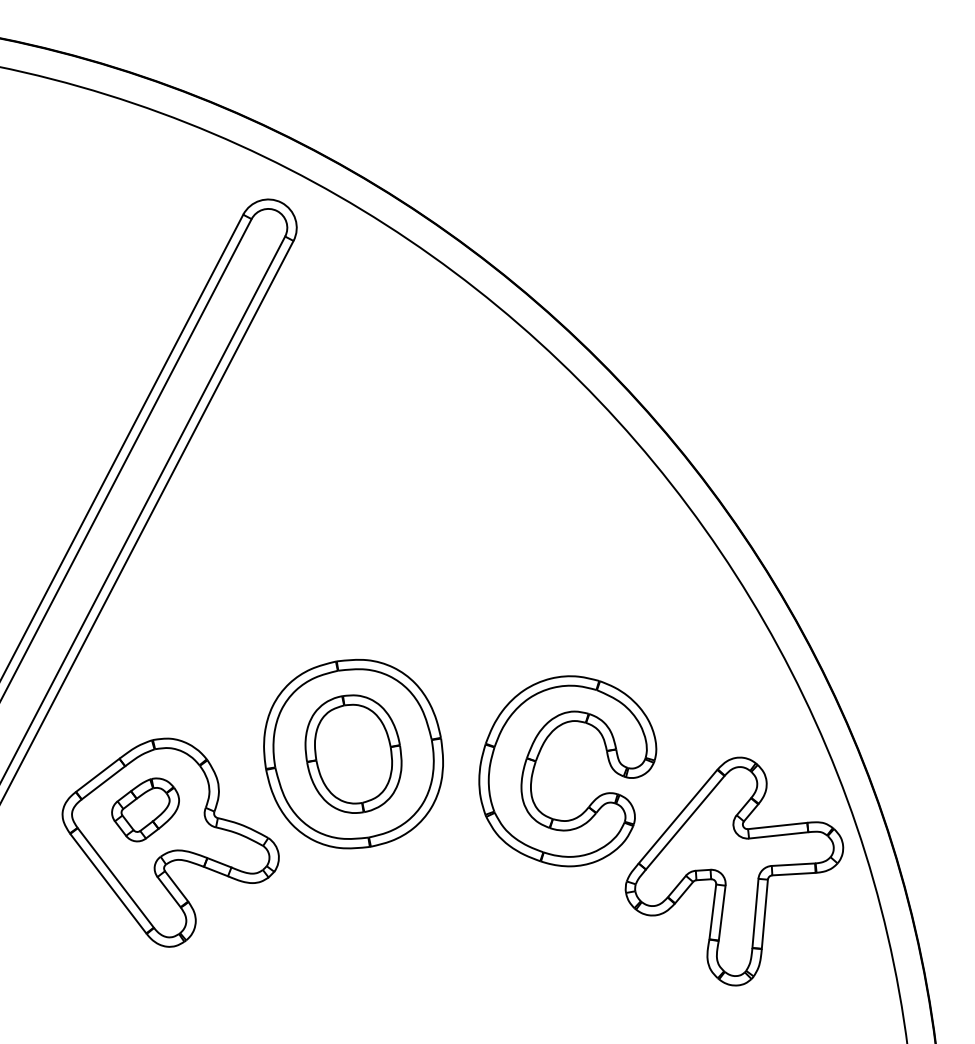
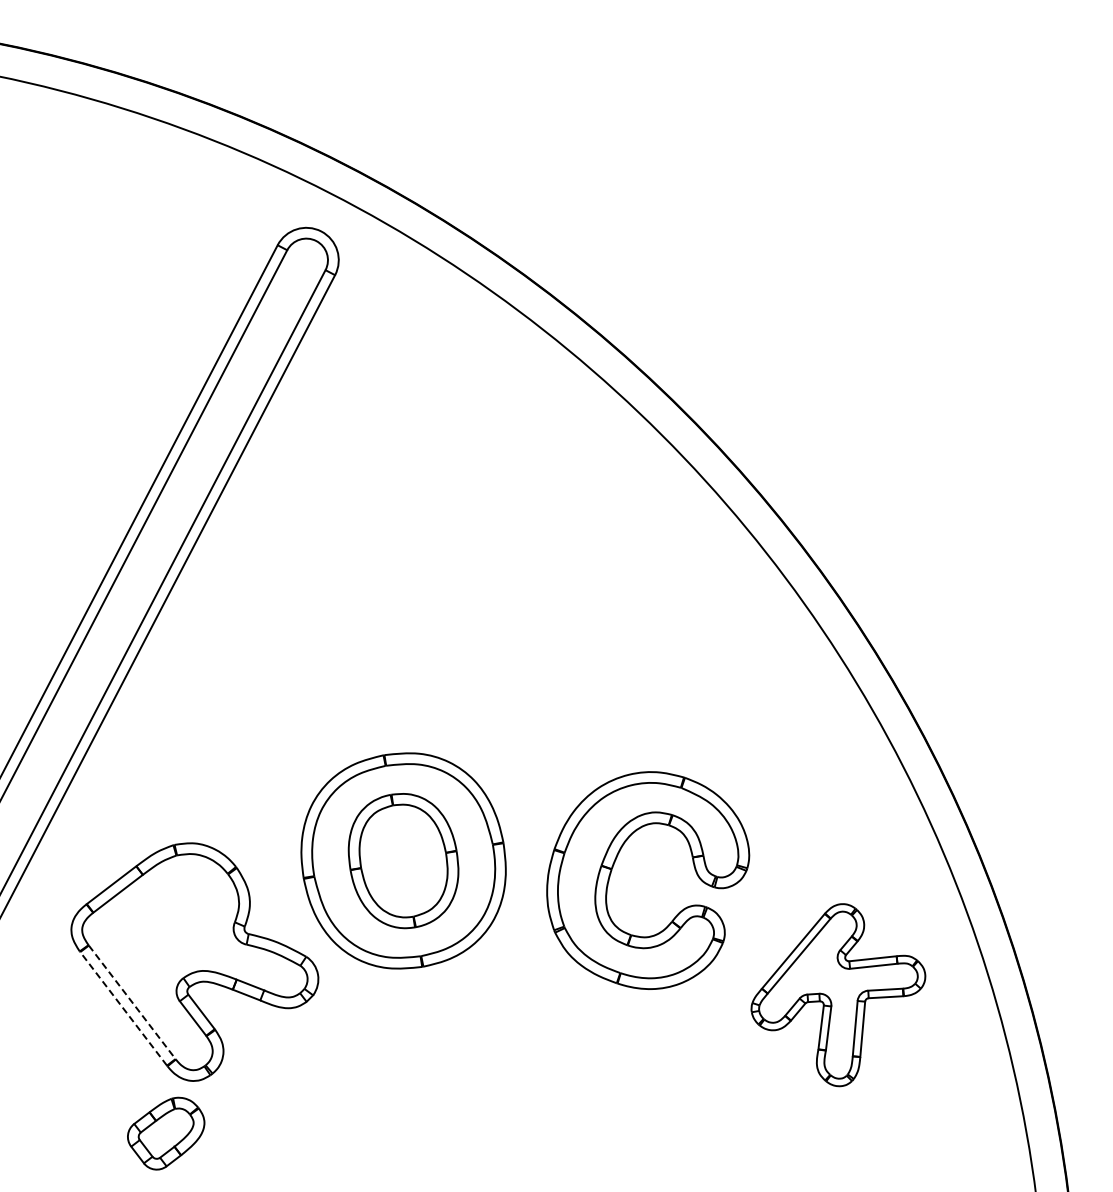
part: (145, 809) -> (166, 1133), moved
part: (734, 871) -> (838, 995), size x0.7
line: (116, 878) -> (132, 1002), solid -> dashed
line: (108, 883) -> (123, 1008), solid -> dashed

